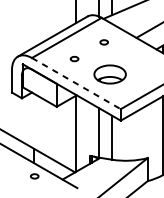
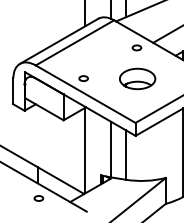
part: (103, 42) -> (136, 47), moved
part: (74, 58) -> (83, 78), moved
part: (110, 74) -> (137, 78), moved
line: (76, 83) -> (85, 94), dashed -> solid

